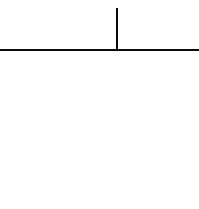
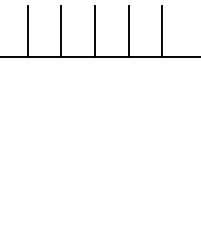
line: (8, 28) -> (27, 30), added
line: (35, 28) -> (61, 30), added
line: (62, 28) -> (95, 30), added
line: (89, 28) -> (128, 30), added

